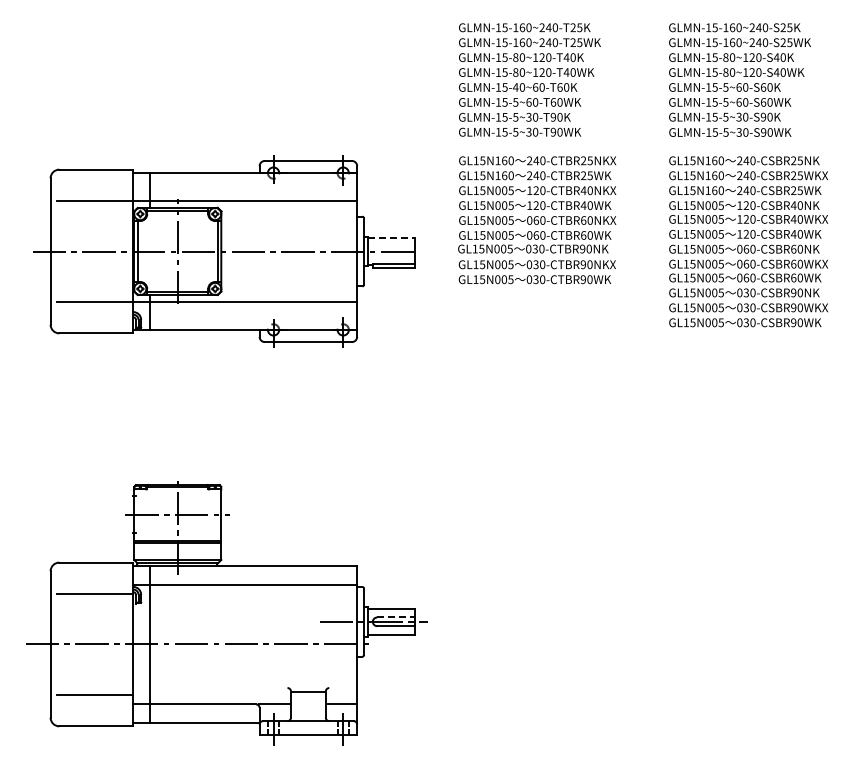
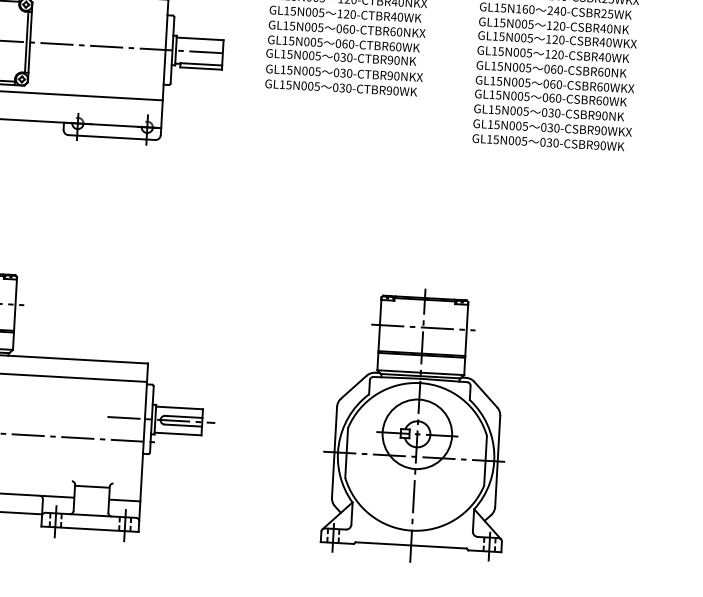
line: (391, 238) -> (200, 38), dashed -> solid
part: (629, 613) -> (416, 425), added
line: (395, 617) -> (183, 416), dashed -> solid

